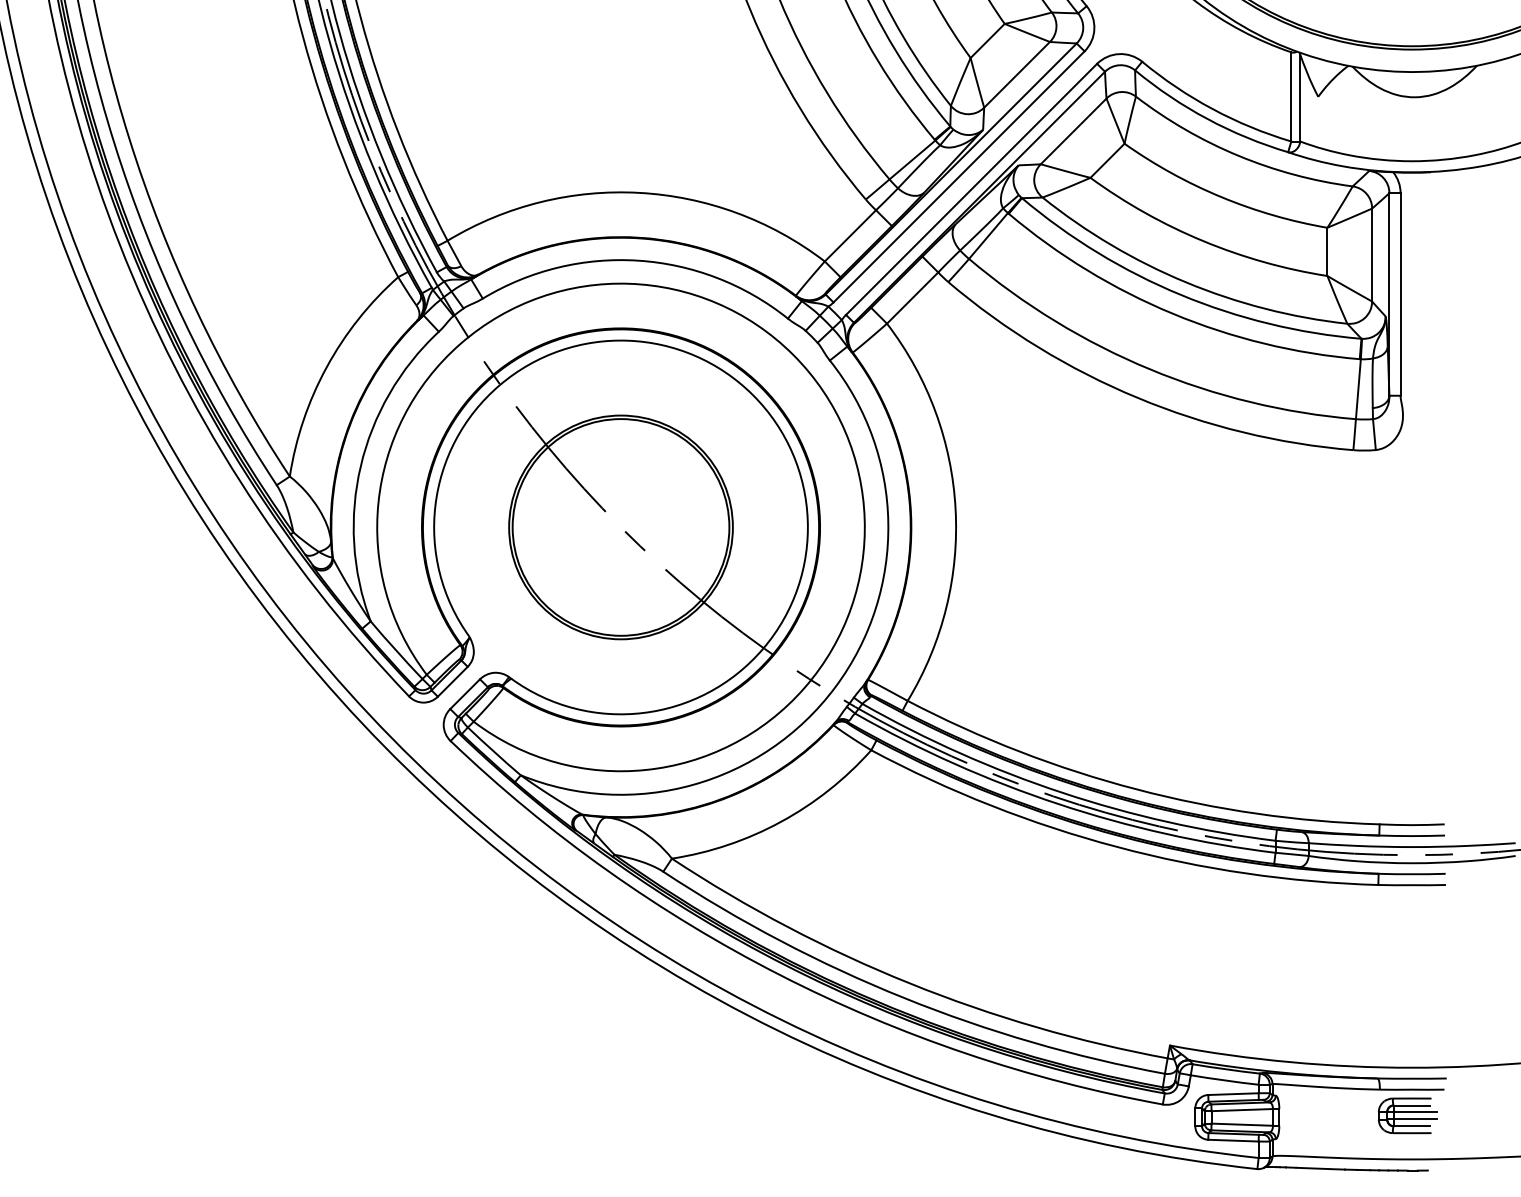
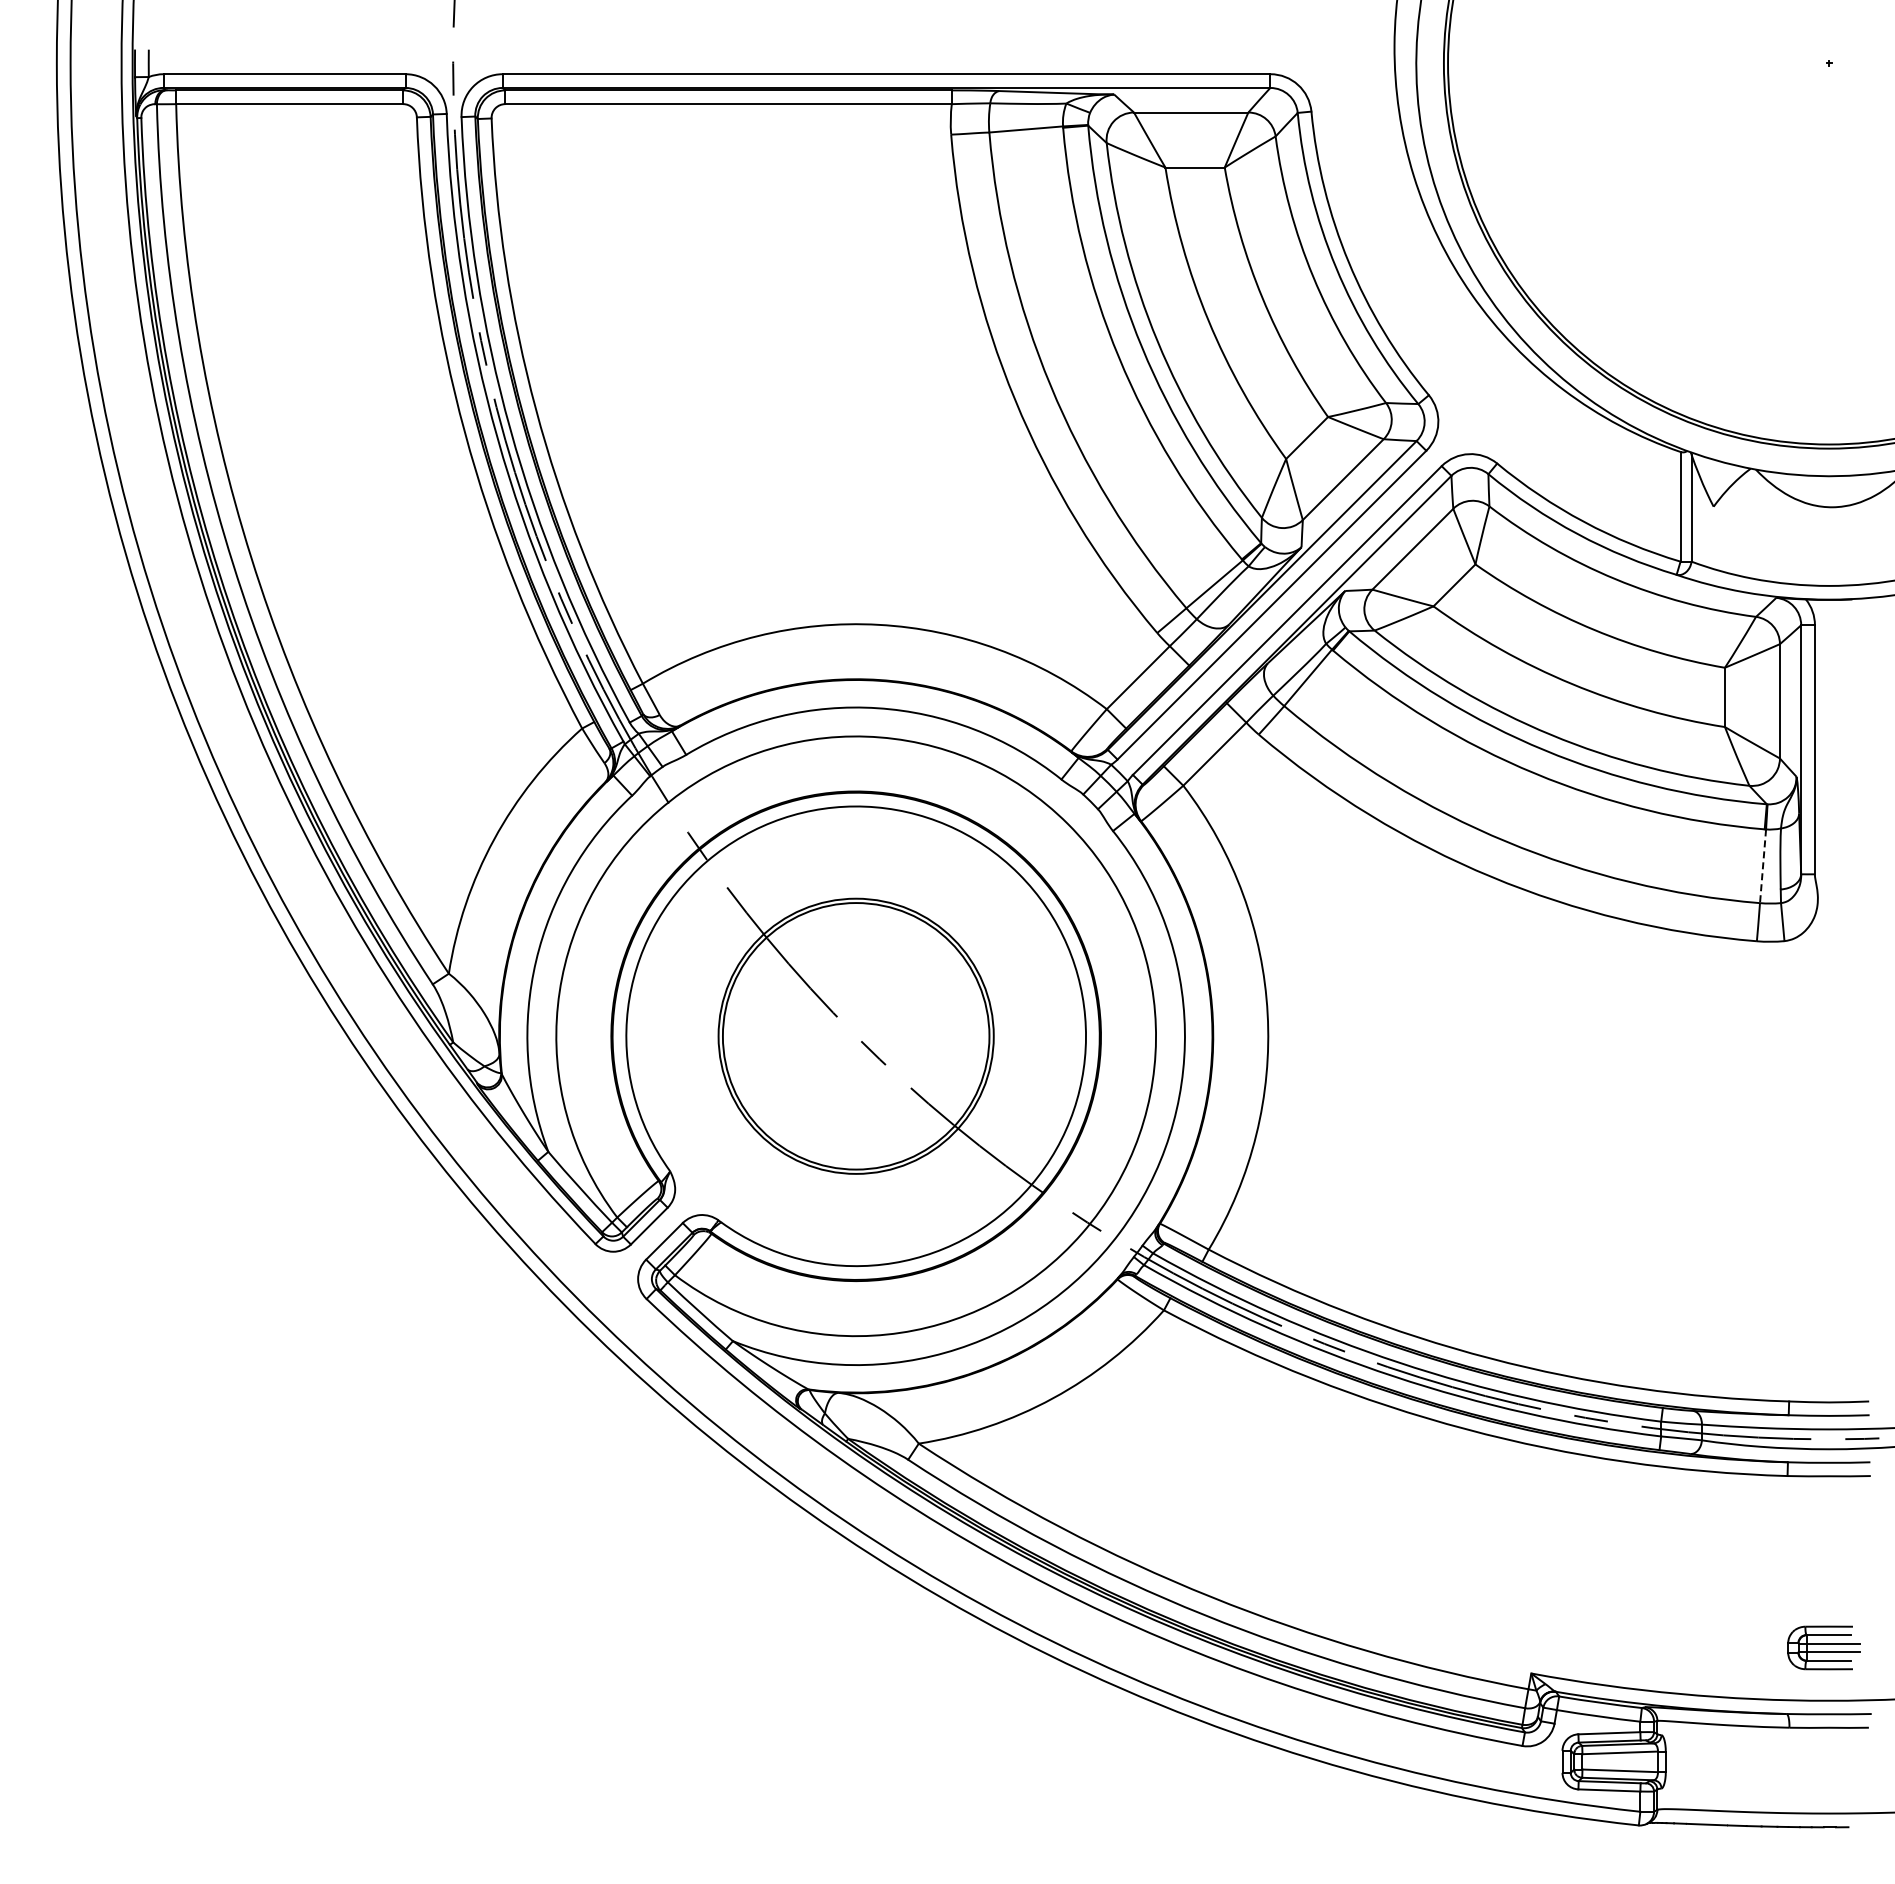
line: (1358, 389) -> (1763, 866), solid -> dashed
part: (1407, 1115) -> (1823, 1647), moved

